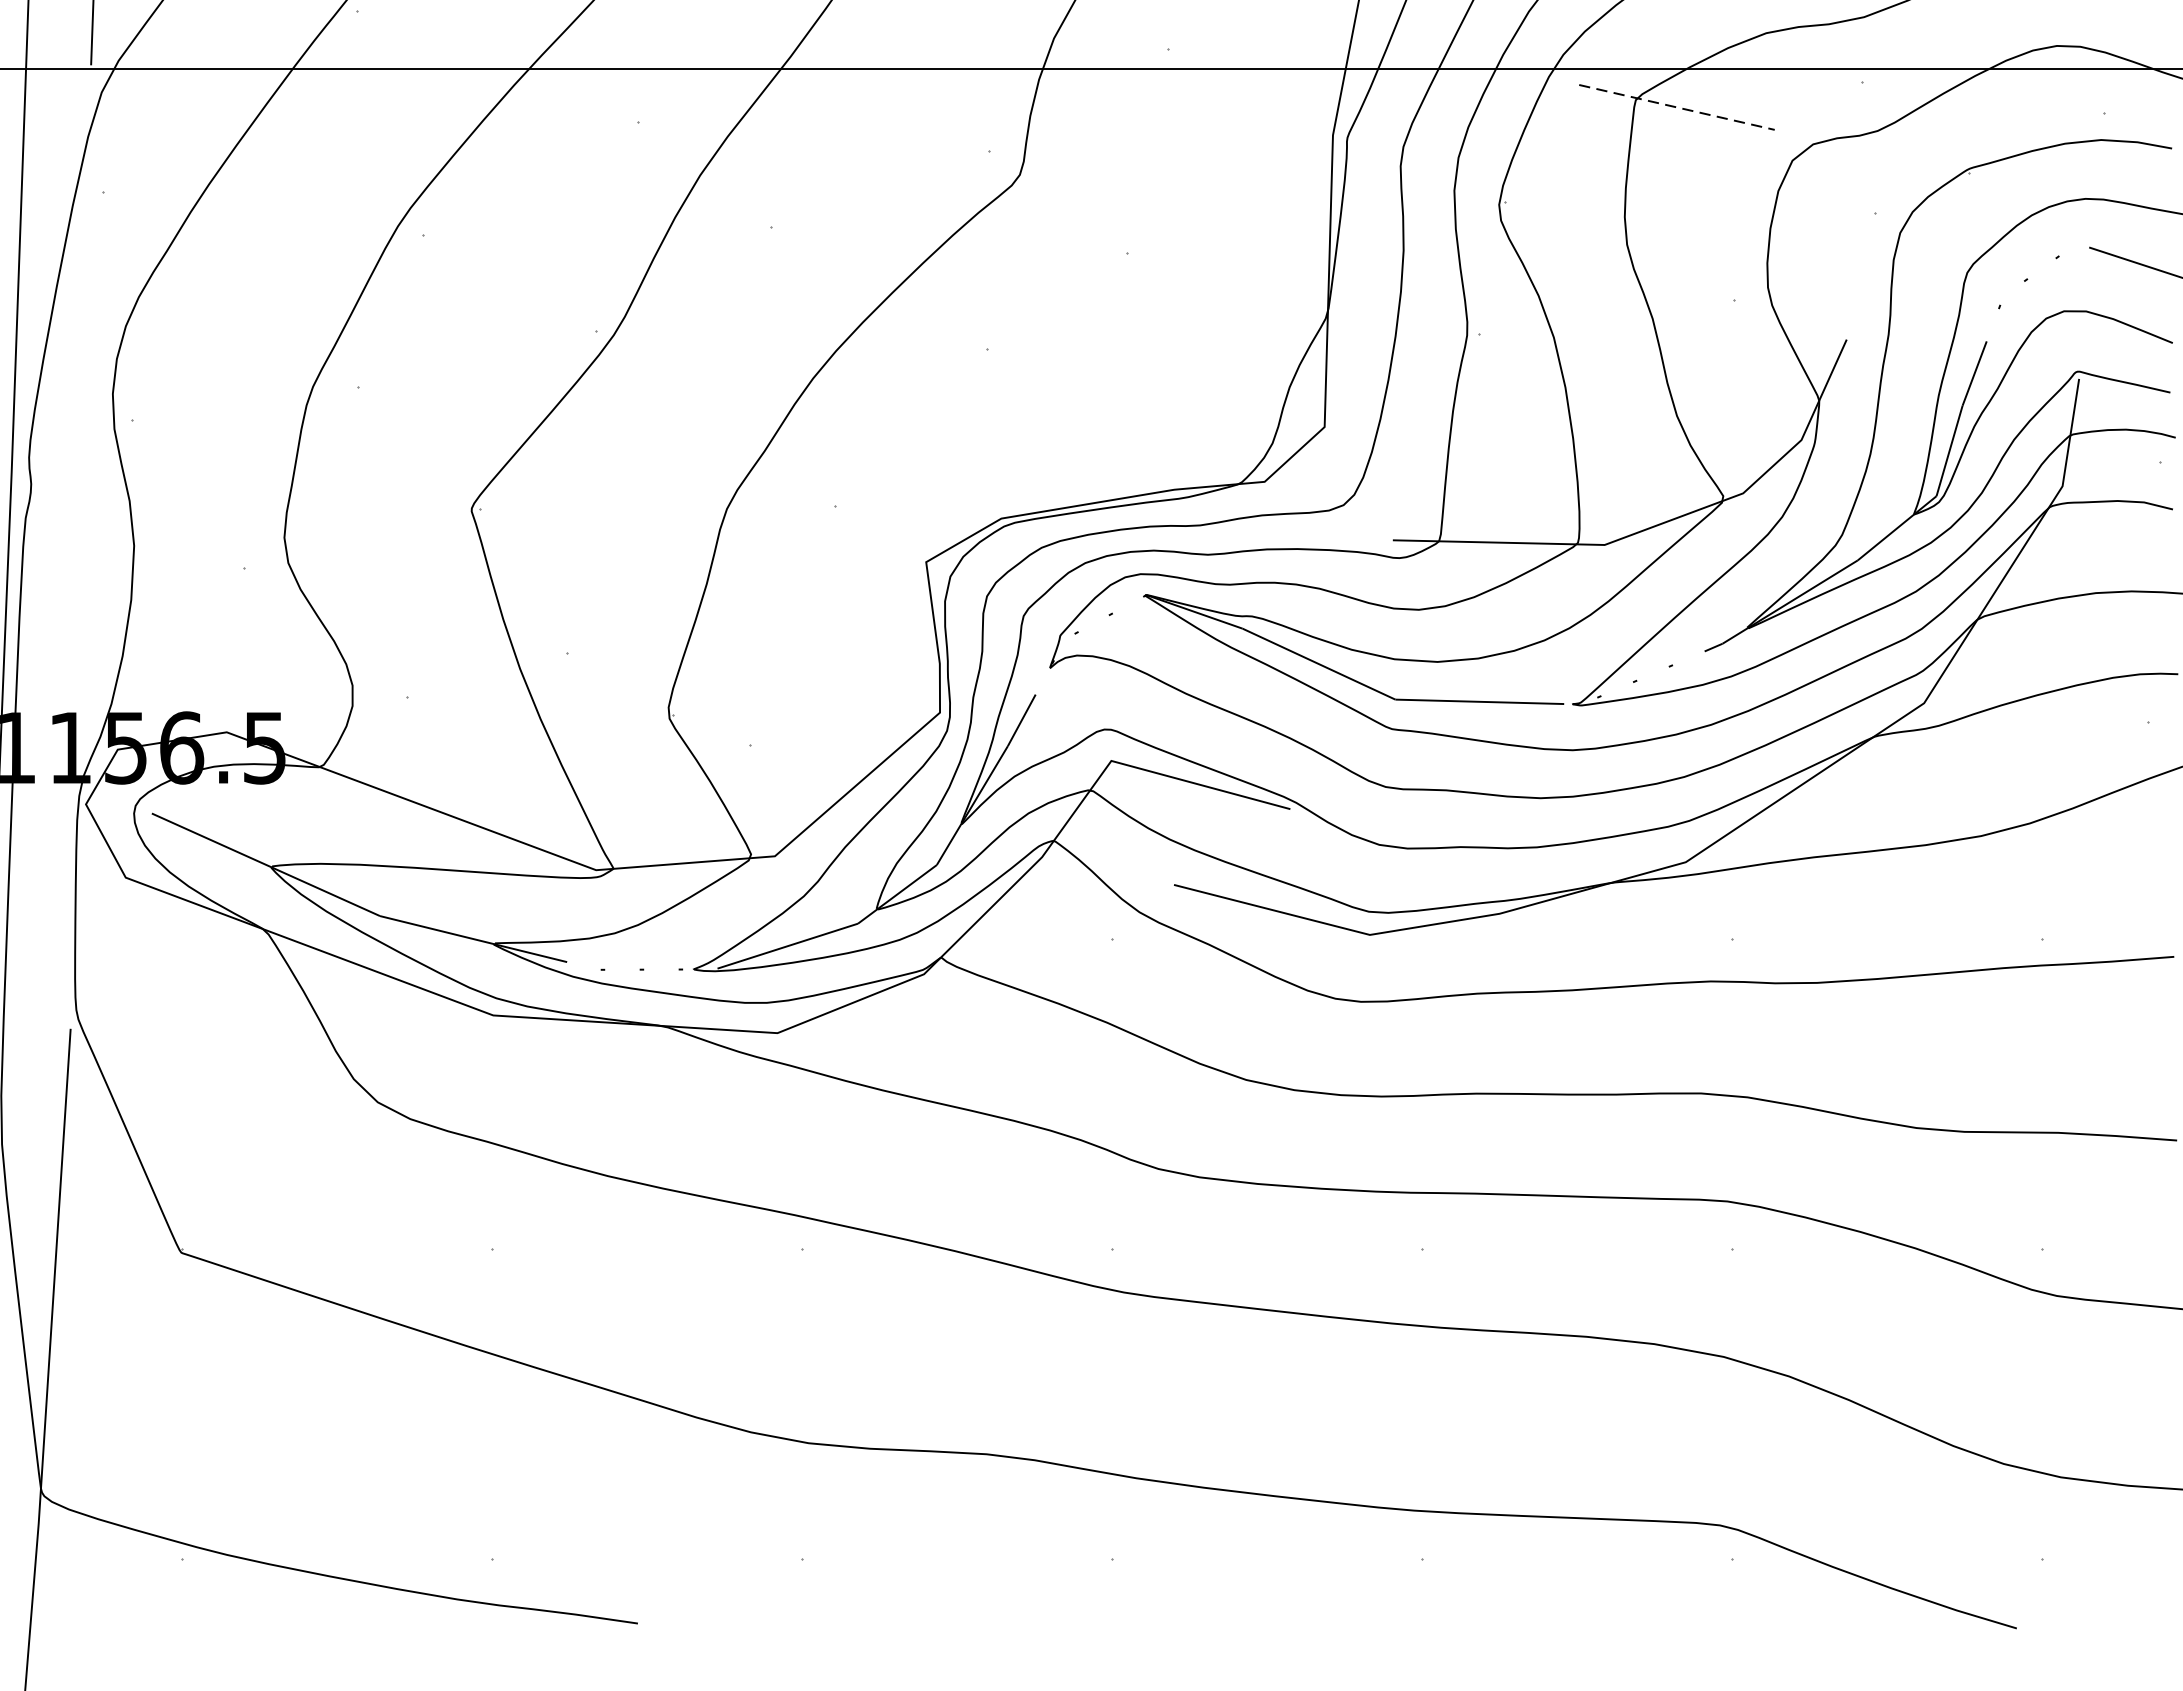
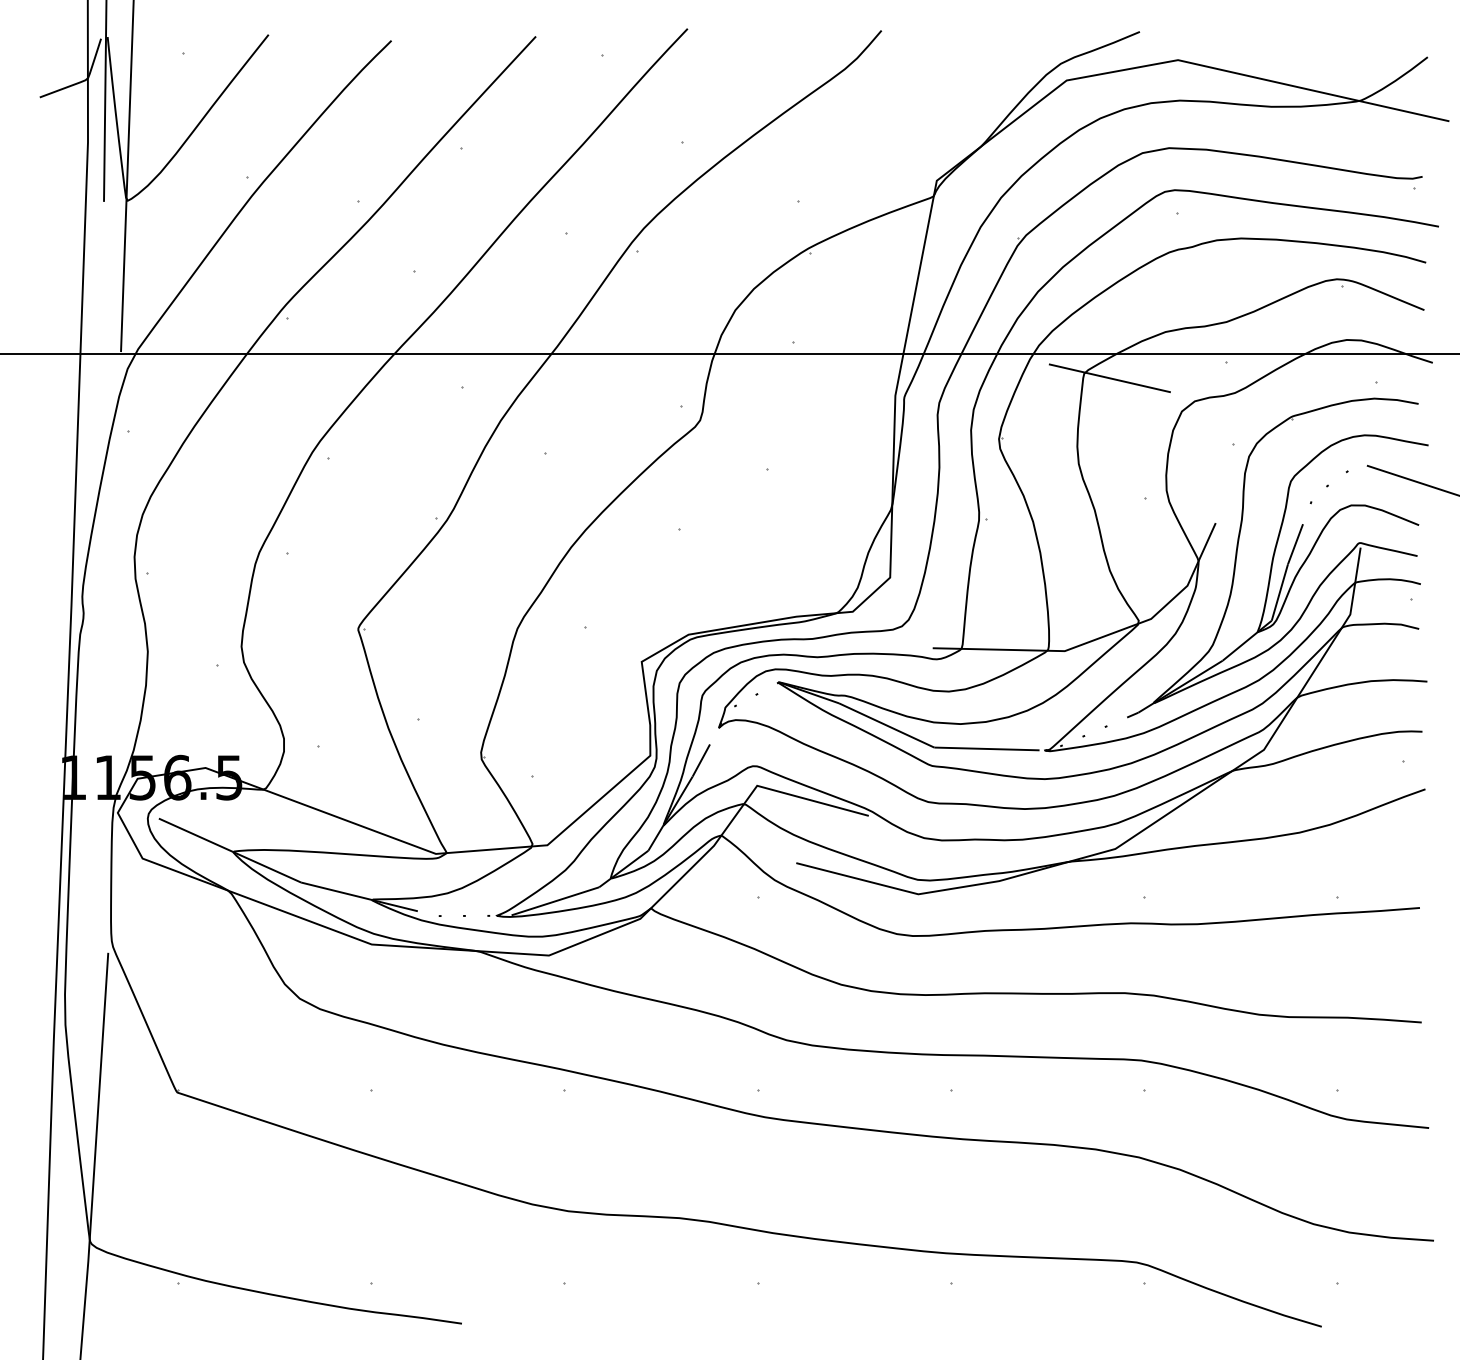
line: (1676, 107) -> (1109, 378), dashed -> solid

